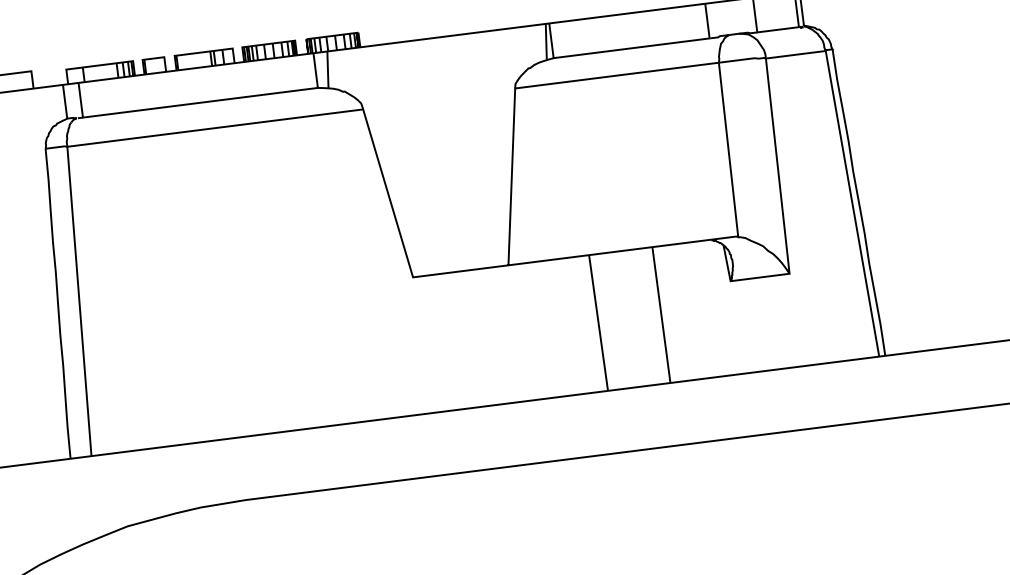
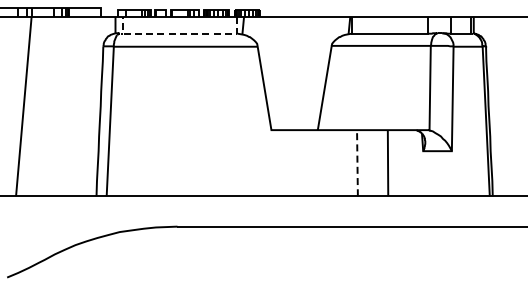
line: (198, 102) -> (179, 33), solid -> dashed
line: (598, 321) -> (357, 162), solid -> dashed

